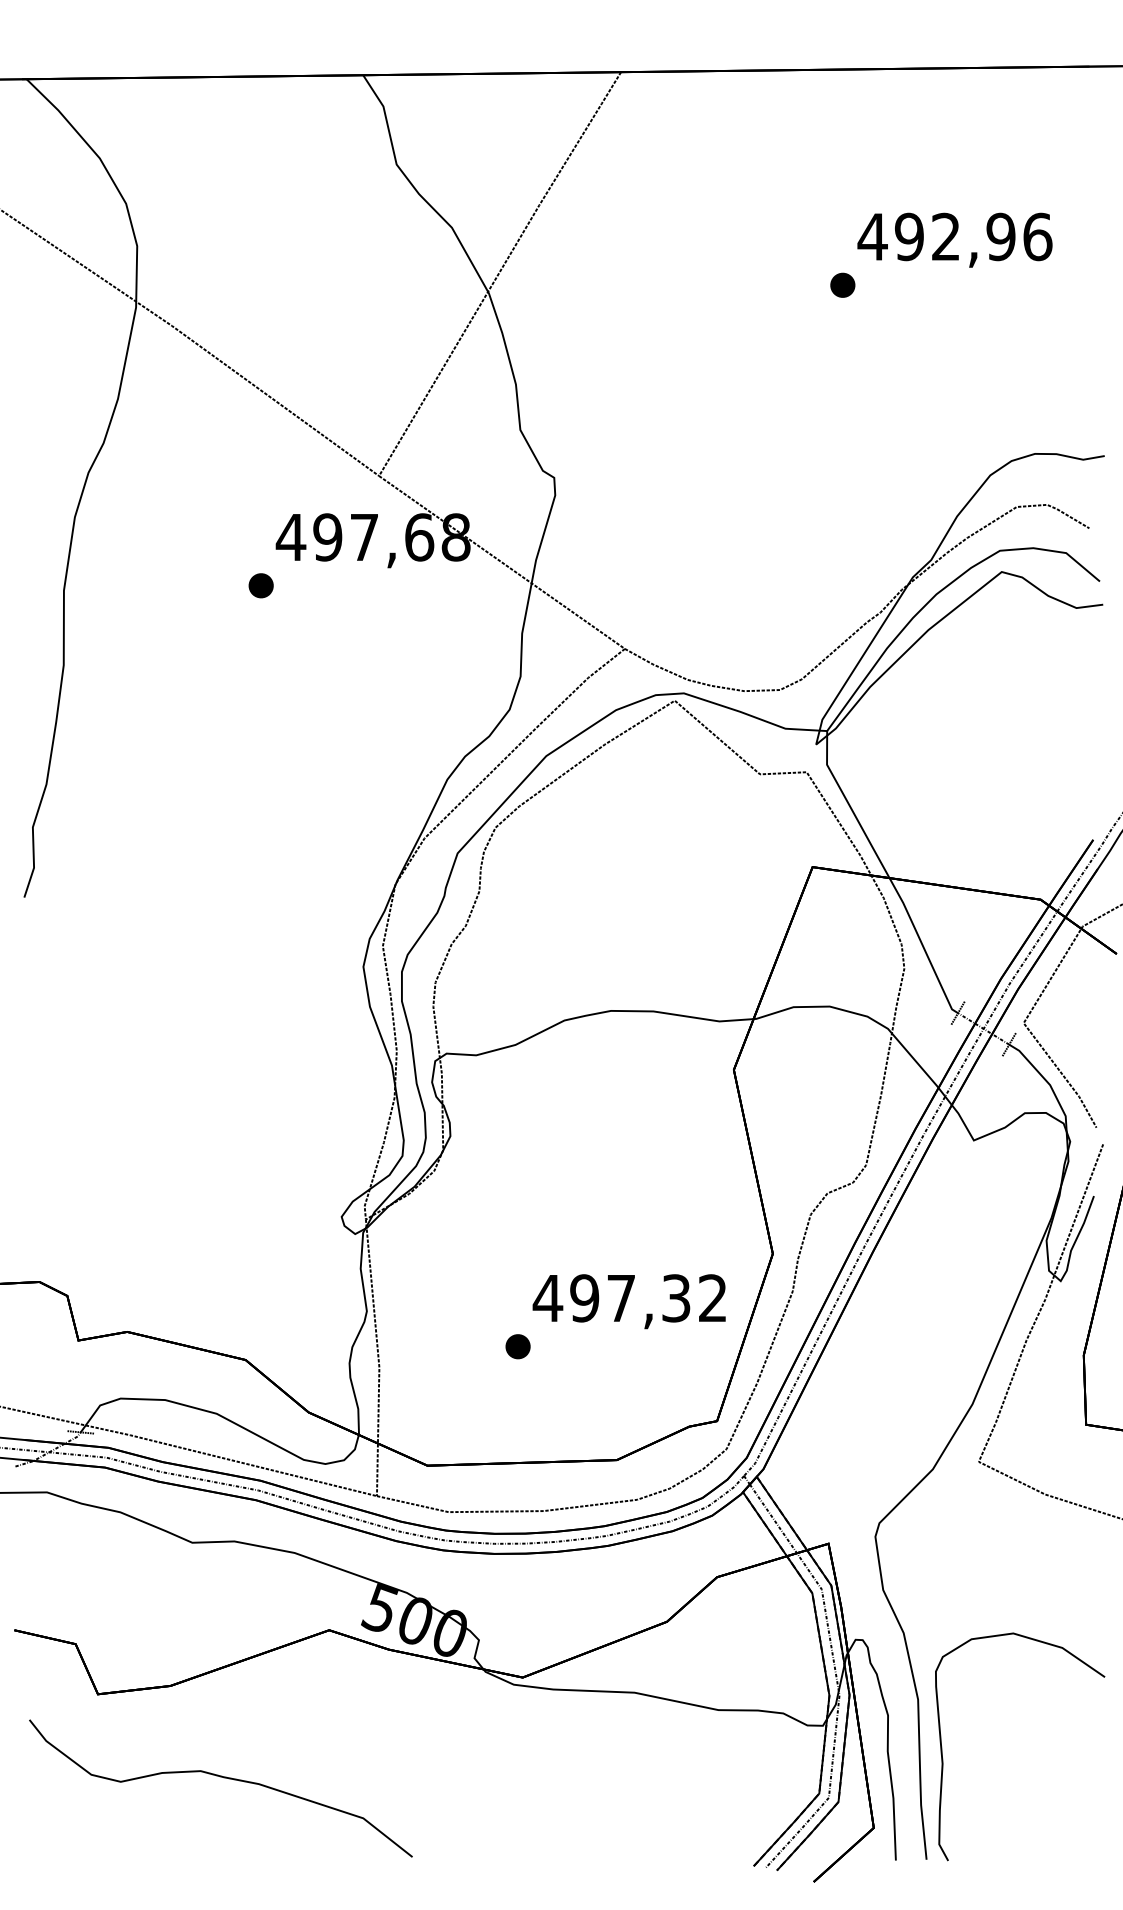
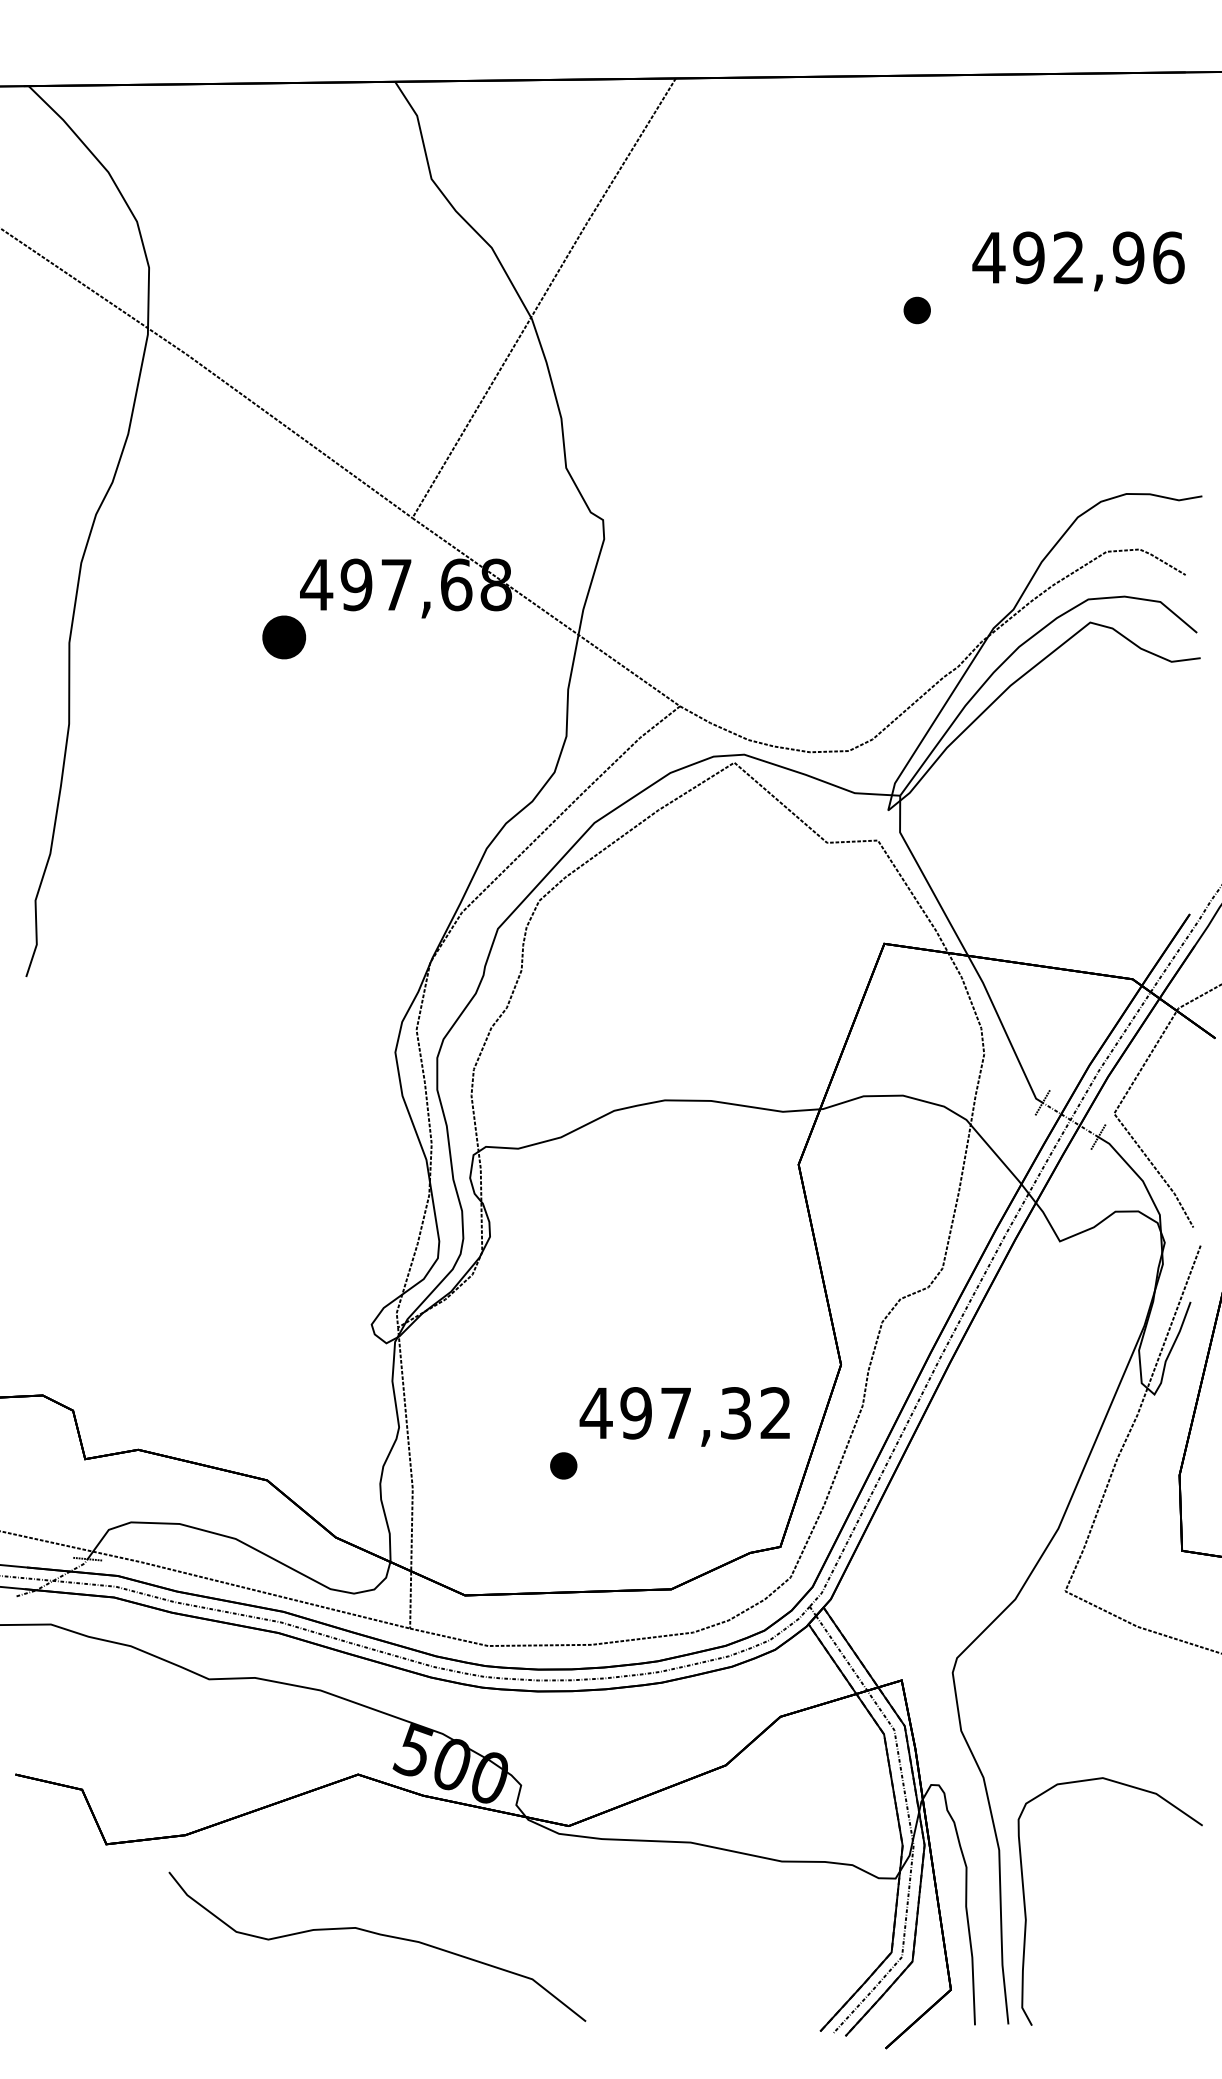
text: (954, 239) -> (1078, 260), moved
part: (260, 585) -> (283, 637), size x1.6
part: (223, 1778) -> (380, 1935), moved

